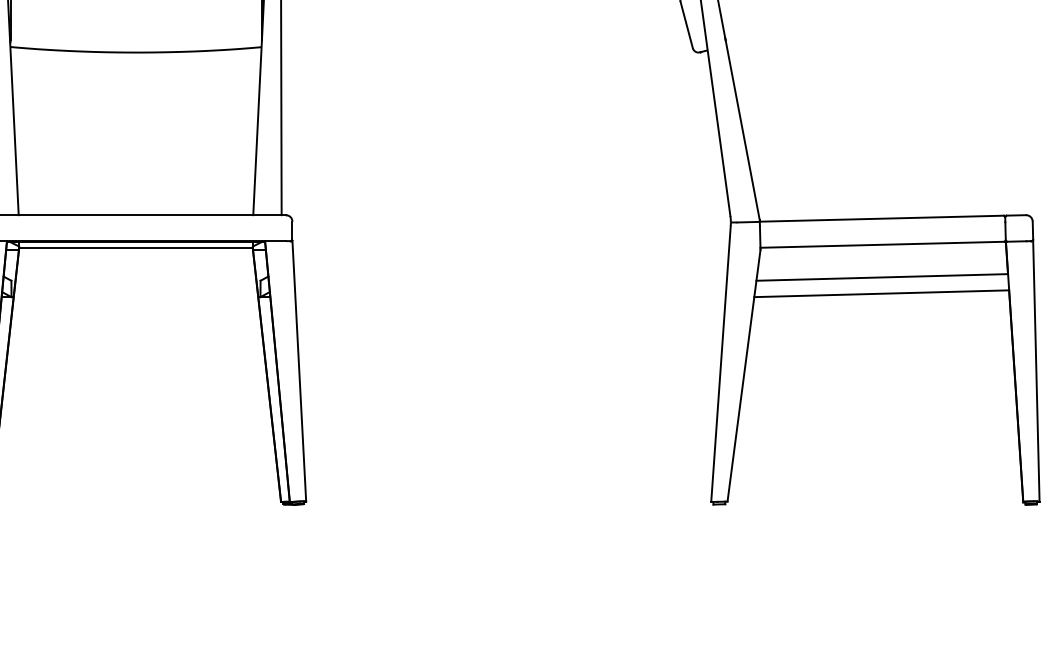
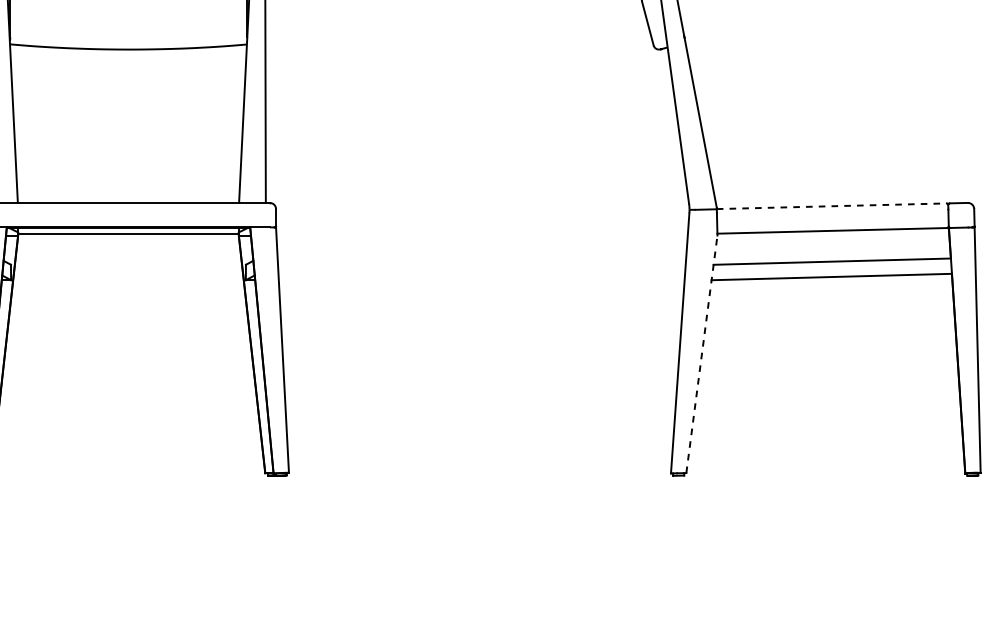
line: (882, 218) -> (832, 206), solid -> dashed
line: (744, 375) -> (702, 354), solid -> dashed

